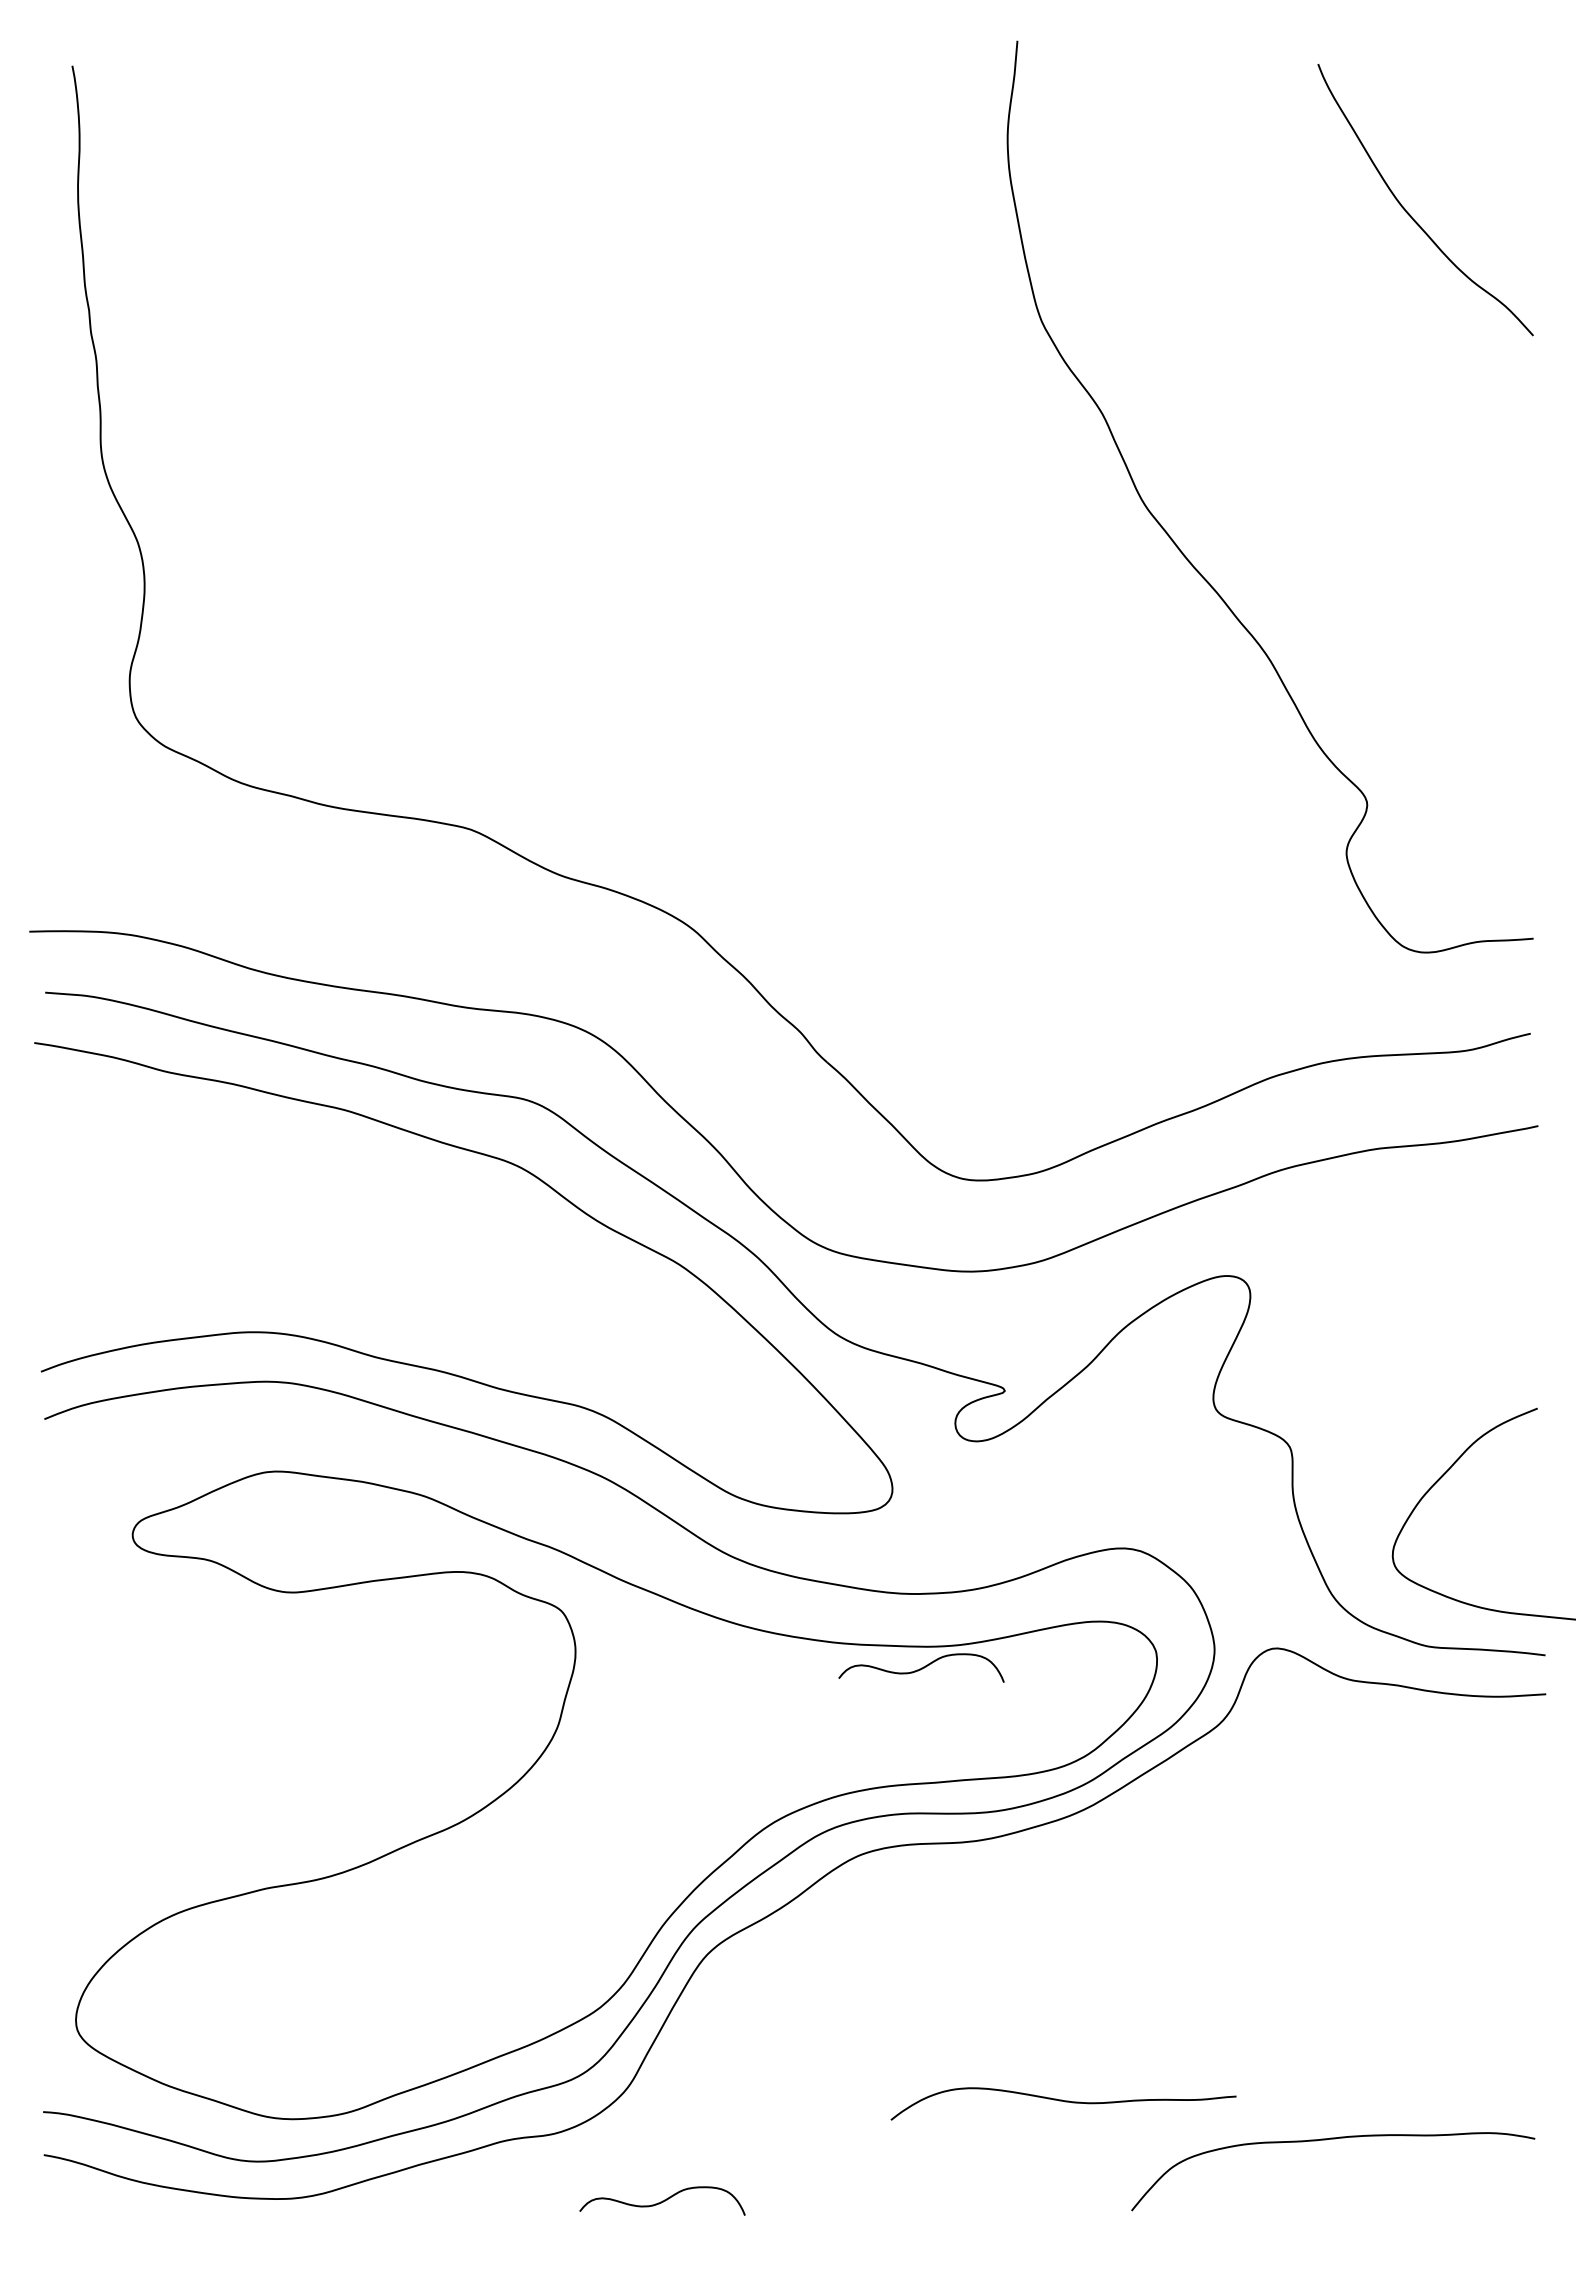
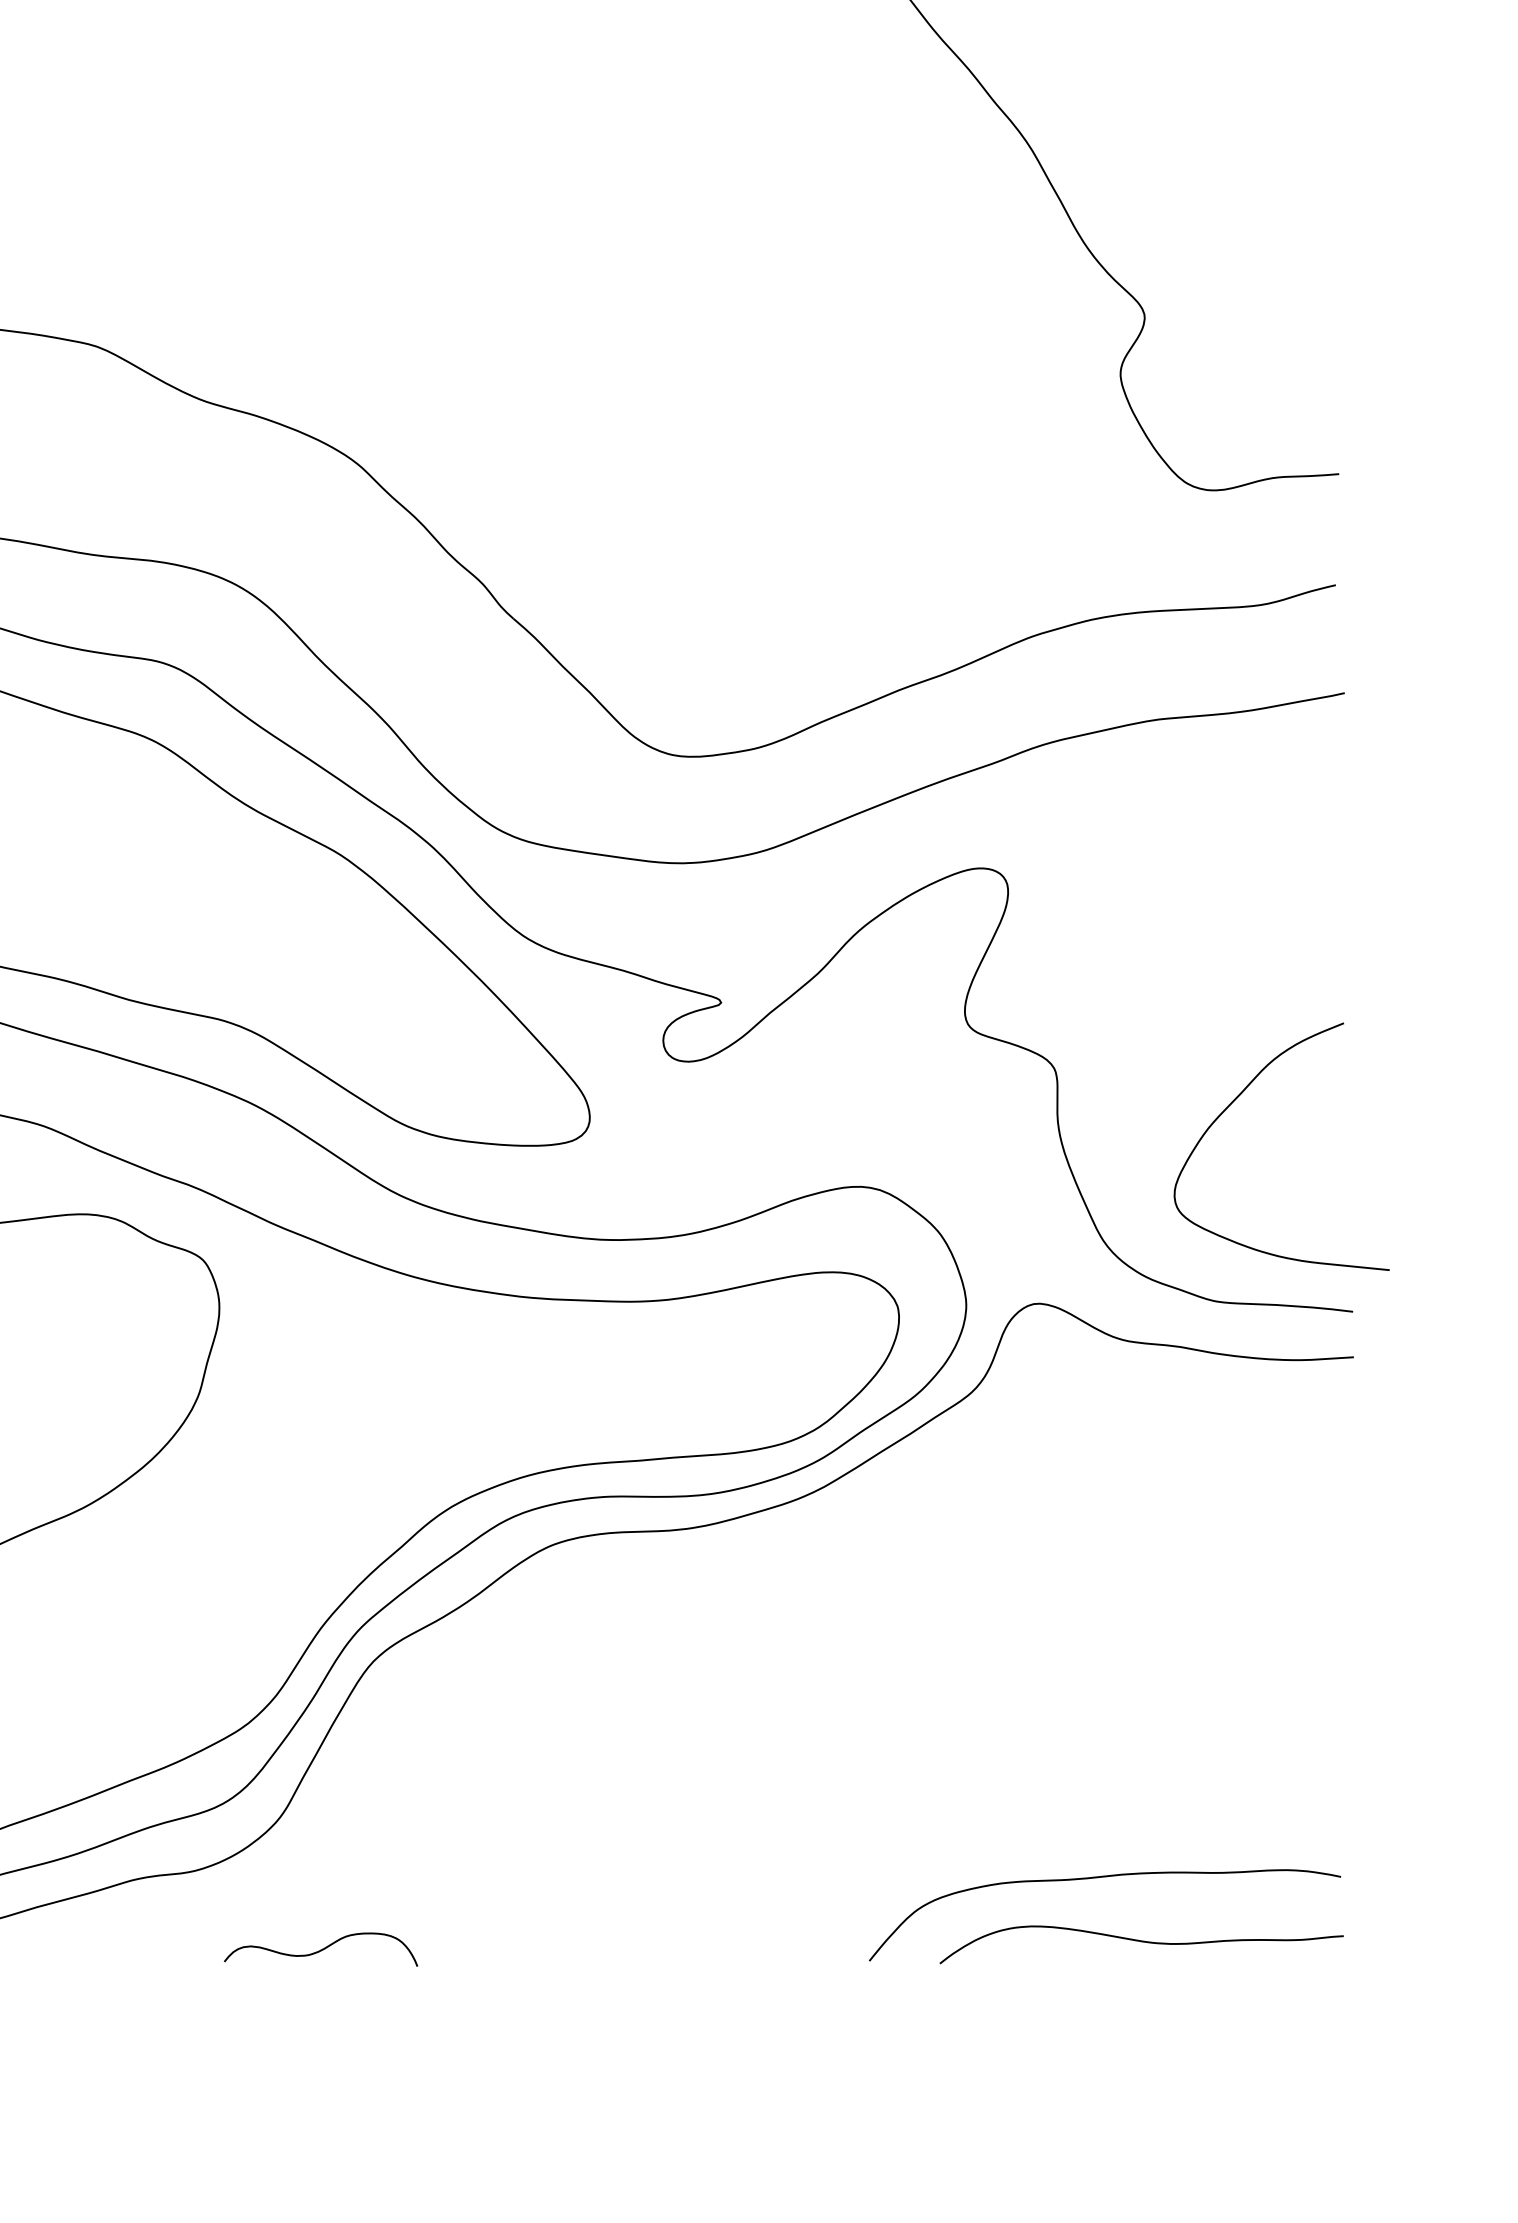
curve: (921, 1667) -> (623, 1325), removed
curve: (1063, 2101) -> (1141, 1941), moved

